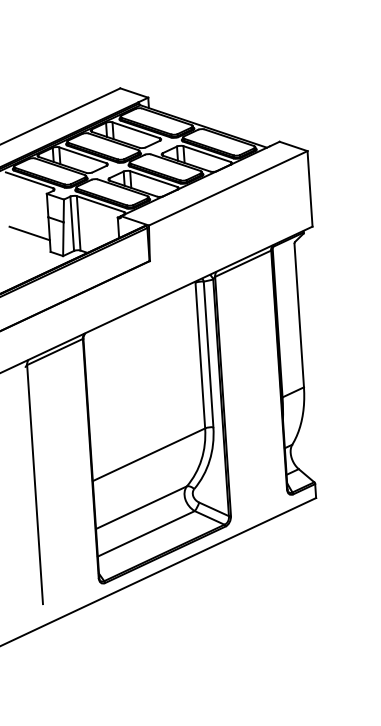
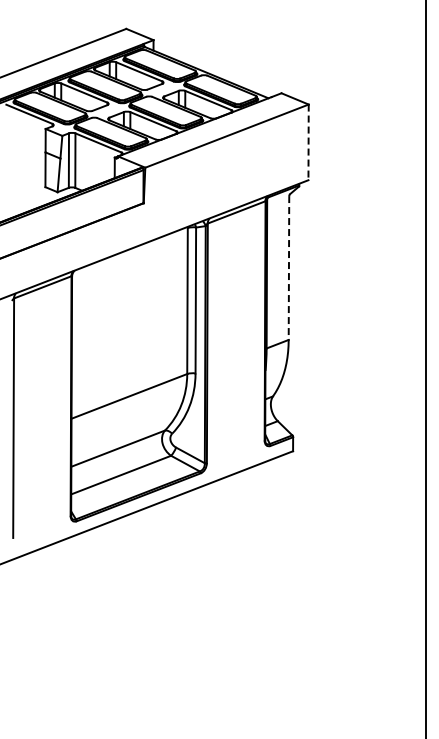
line: (309, 188) -> (308, 142), solid -> dashed
line: (29, 233) -> (25, 167), removed
line: (298, 316) -> (288, 268), solid -> dashed

